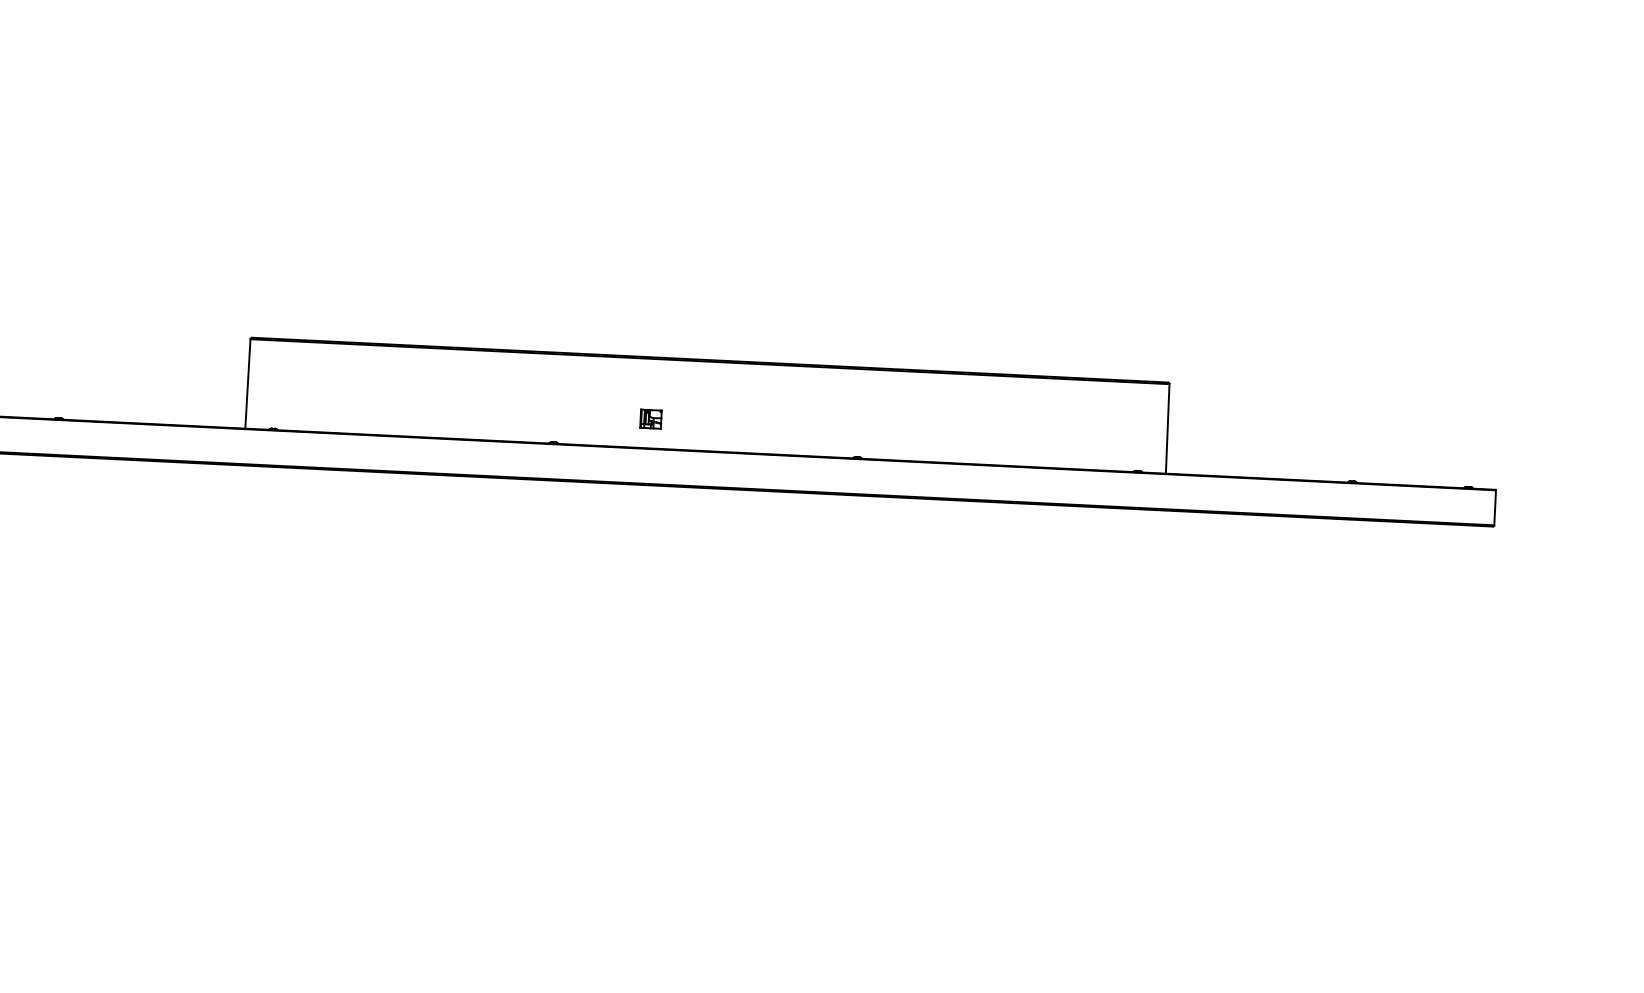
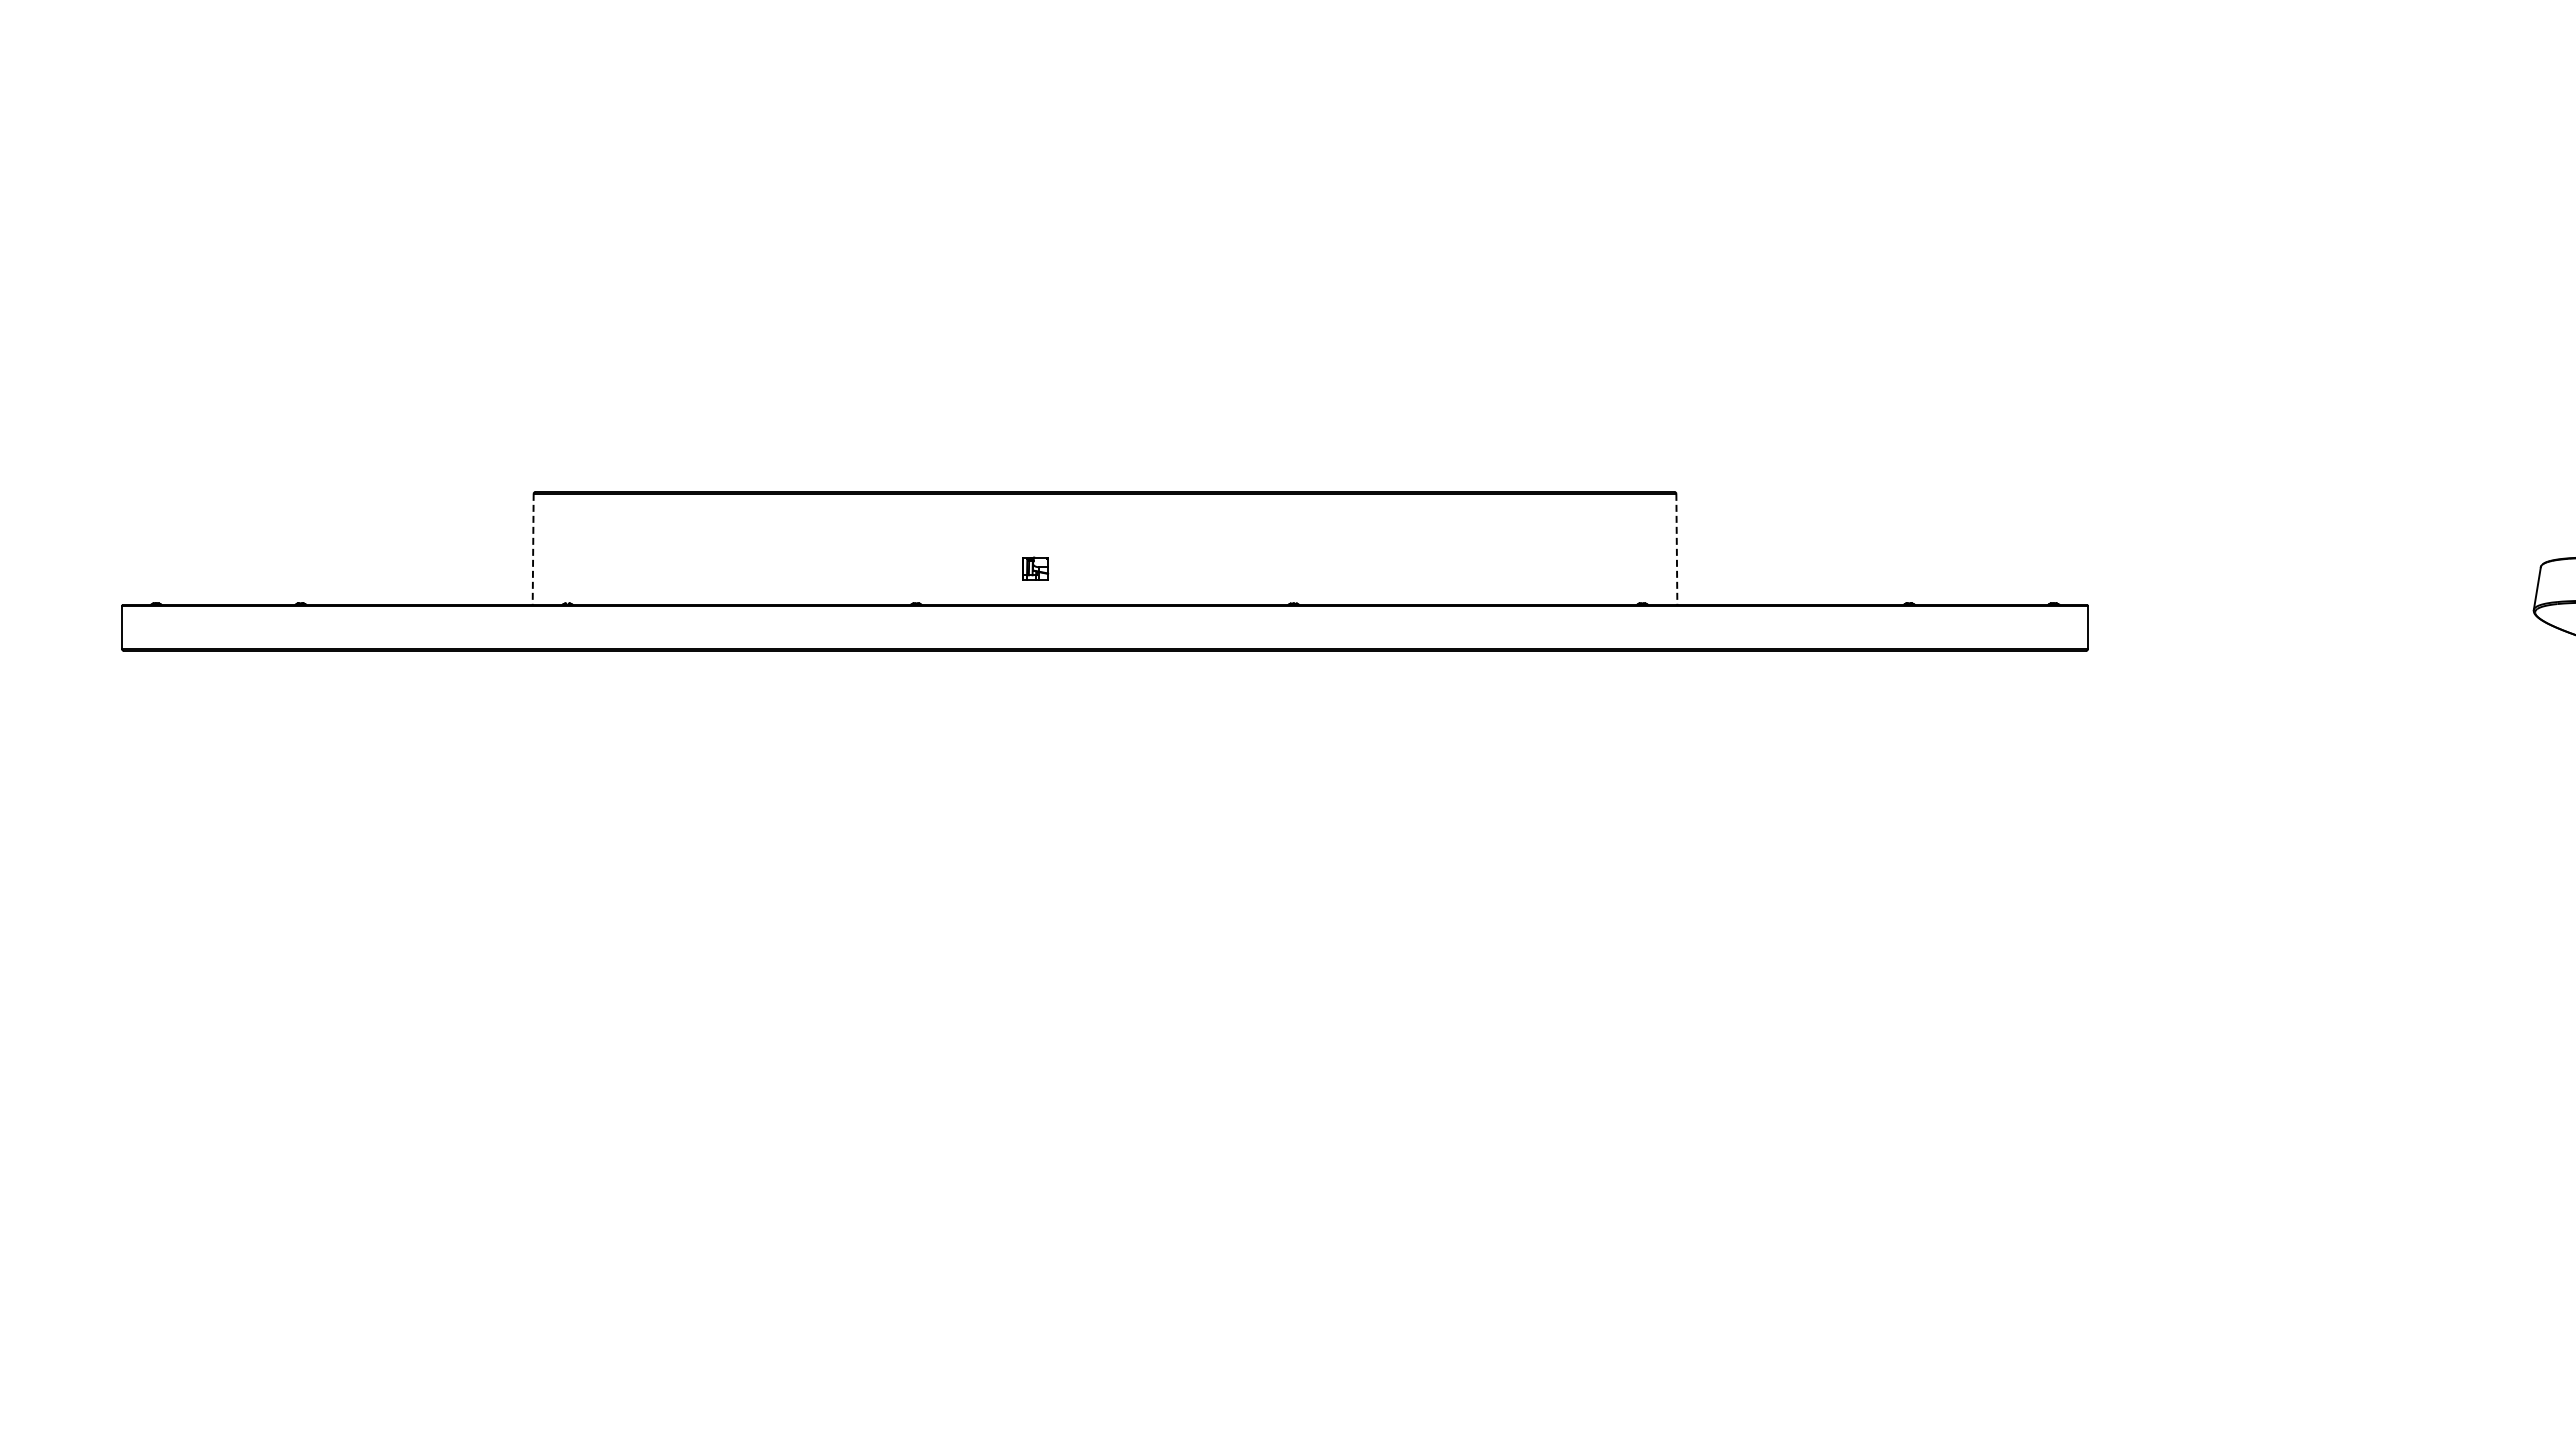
line: (248, 383) -> (533, 549), solid -> dashed
line: (1167, 428) -> (1676, 549), solid -> dashed

